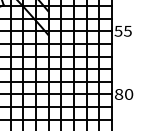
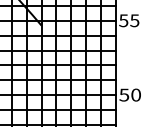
text: (118, 94) -> (123, 95), 80 -> 50

